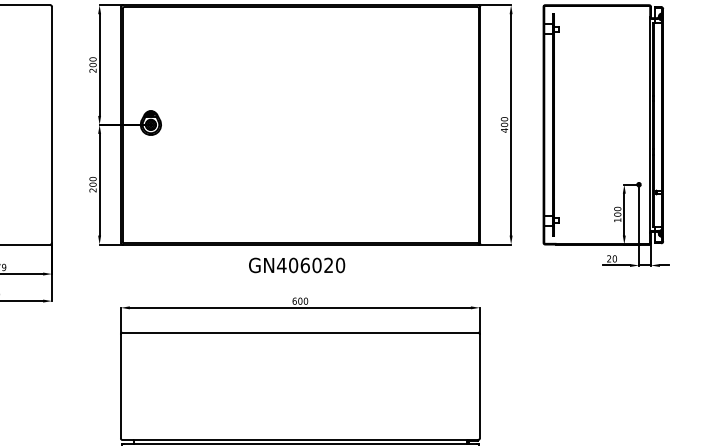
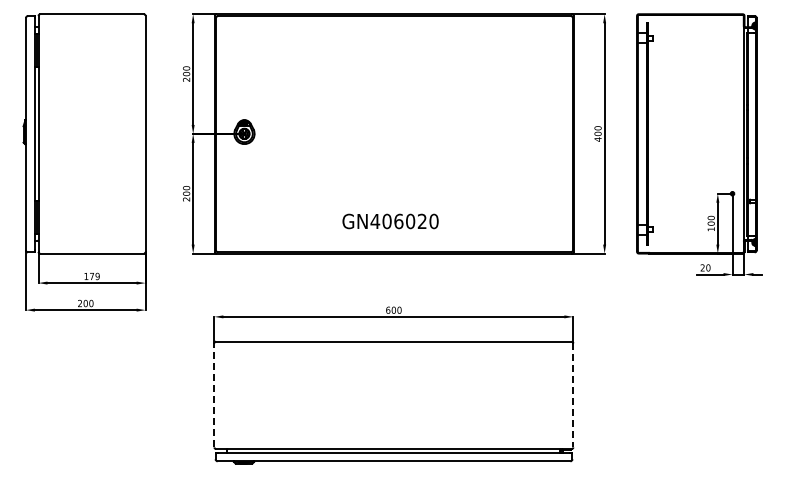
text: (296, 265) -> (390, 221), moved
line: (120, 385) -> (214, 394), solid -> dashed
line: (479, 386) -> (573, 395), solid -> dashed

